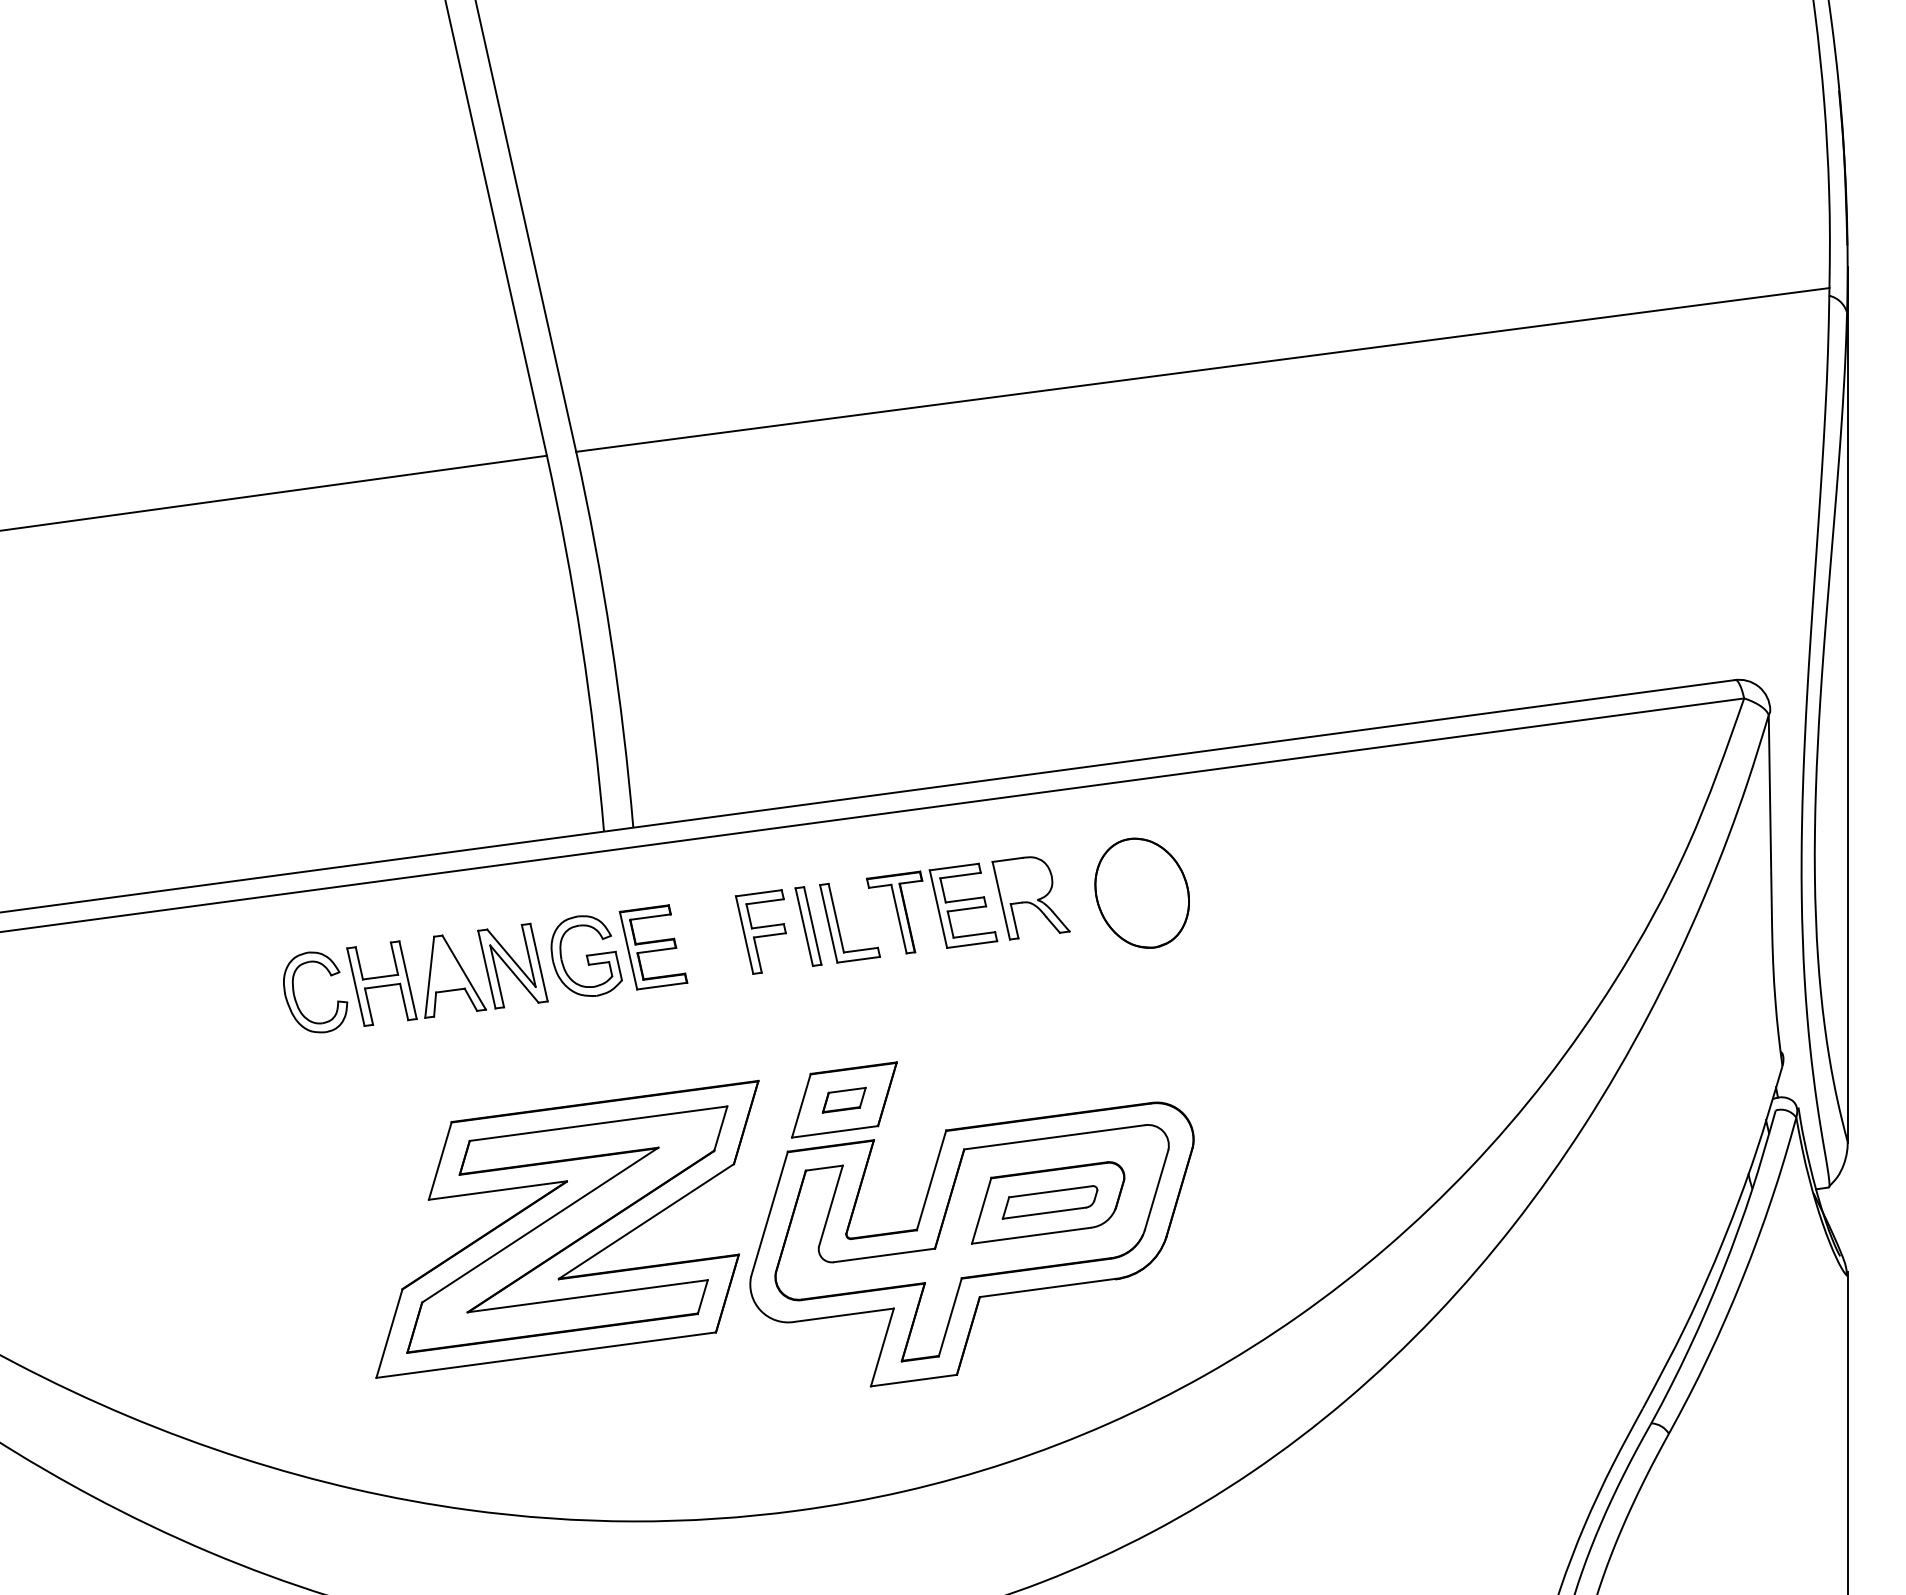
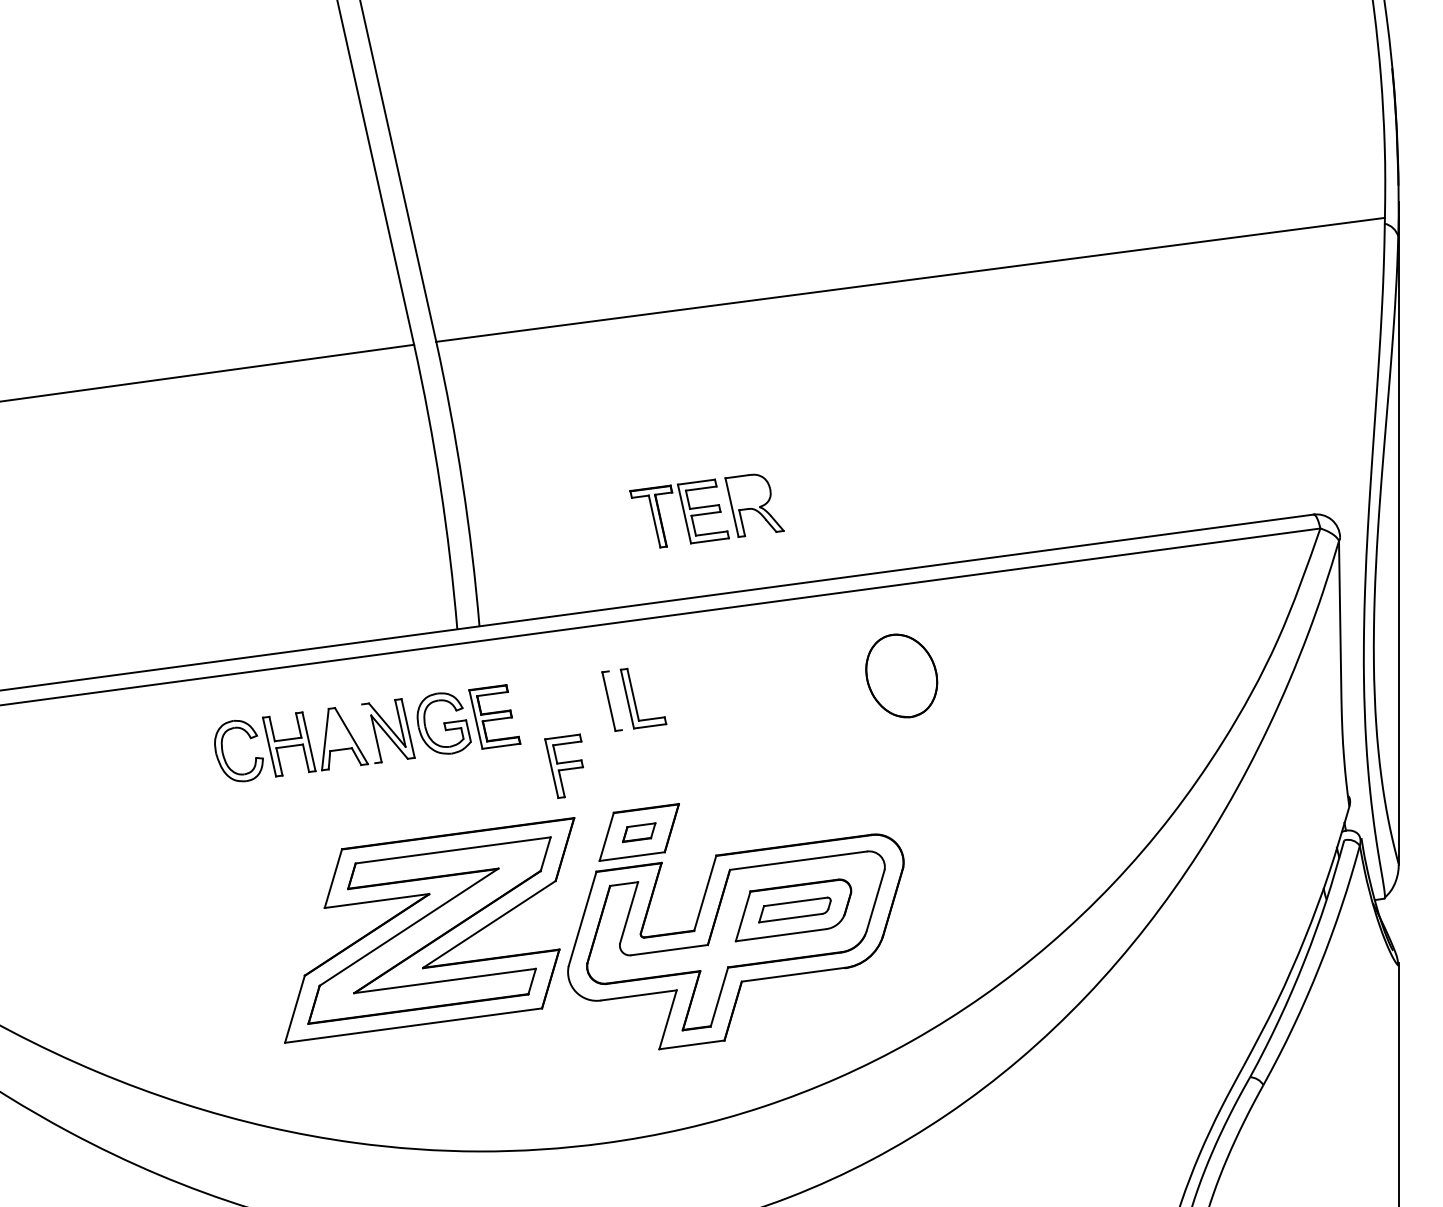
part: (1141, 892) -> (901, 675), moved
part: (967, 904) -> (706, 510), moved
line: (811, 925) -> (614, 700), removed
part: (760, 930) -> (563, 765), moved
line: (486, 969) -> (368, 733), removed

